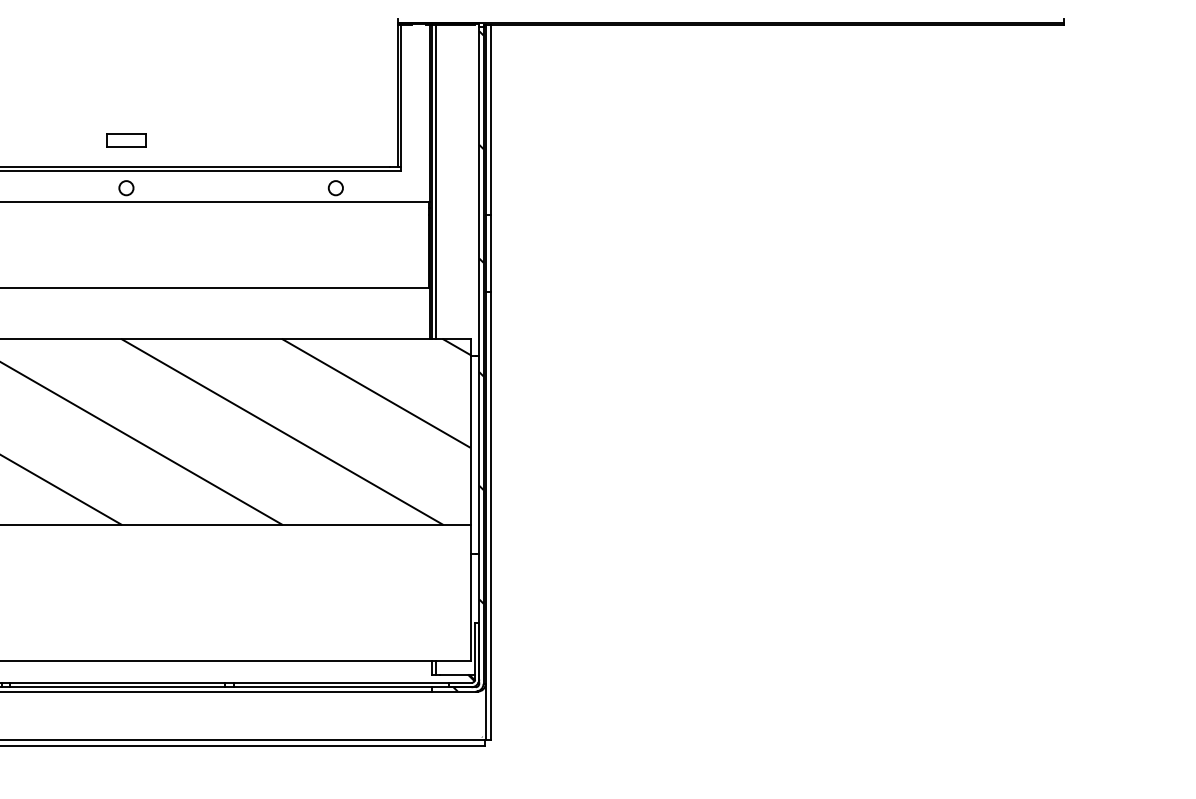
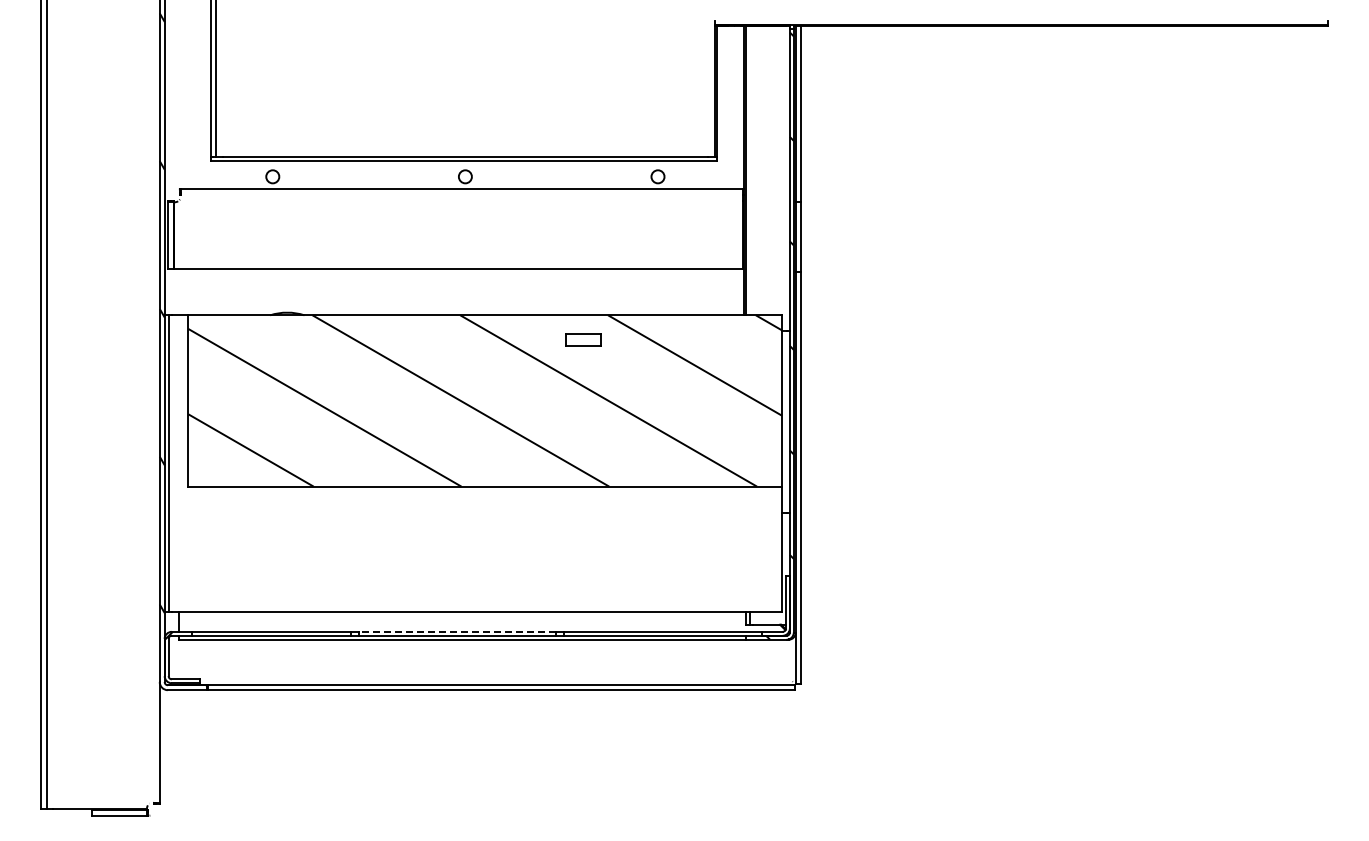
part: (126, 139) -> (583, 339), moved
line: (436, 181) -> (750, 170), removed
line: (117, 682) -> (457, 631), solid -> dashed

